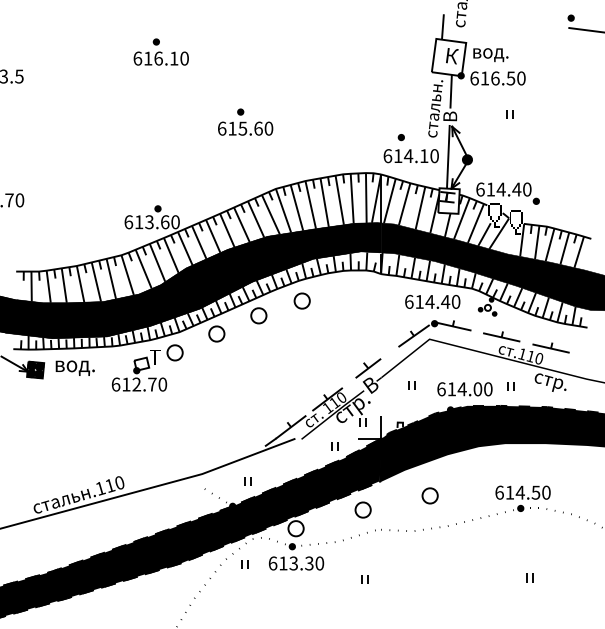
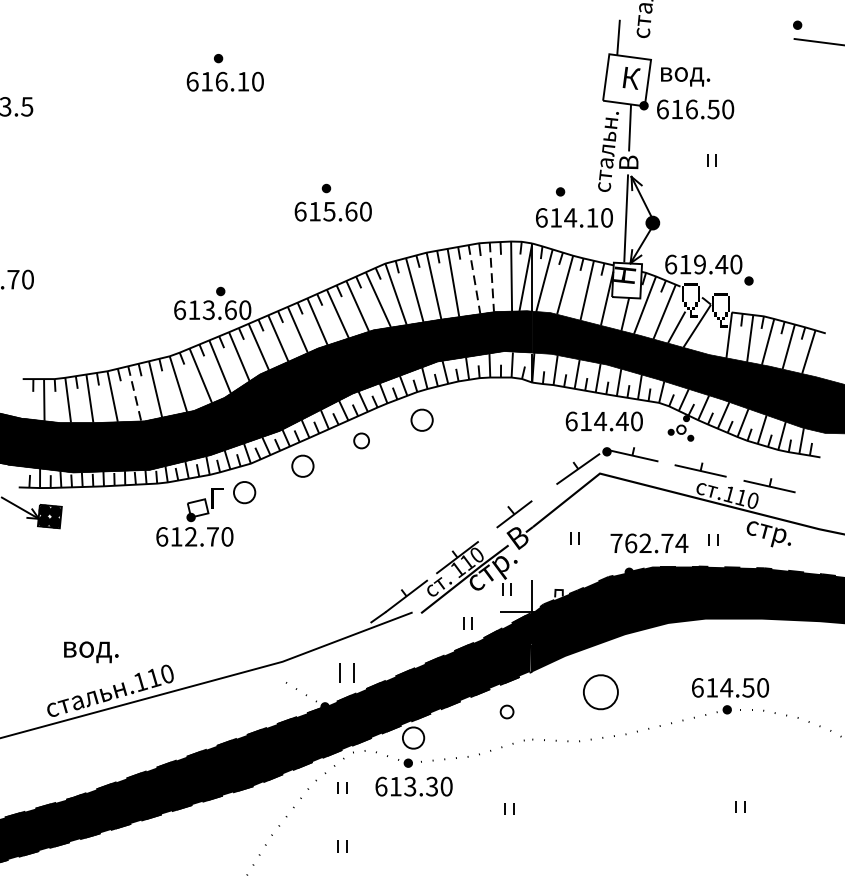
part: (245, 121) -> (333, 201), moved
text: (500, 189) -> (698, 264), 614.40 -> 619.40
line: (352, 198) -> (492, 277), solid -> dashed
line: (339, 200) -> (474, 279), solid -> dashed
line: (96, 282) -> (134, 394), solid -> dashed
part: (258, 315) -> (361, 440), size x0.7
text: (155, 357) -> (217, 499), Т -> Г
text: (74, 367) -> (90, 651), moved
text: (464, 389) -> (648, 543), 614.00 -> 762.74
part: (247, 481) -> (345, 672), size x1.6
part: (429, 495) -> (599, 691), size x1.6
part: (362, 509) -> (506, 711), size x0.6
part: (244, 606) -> (341, 846), added

